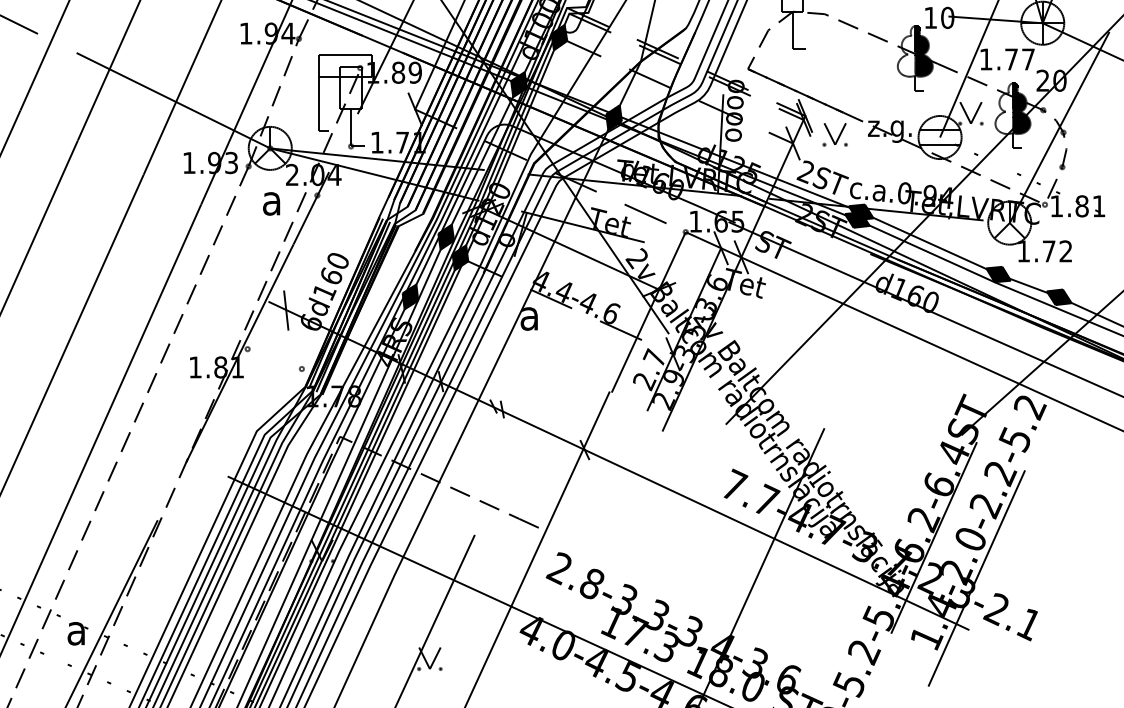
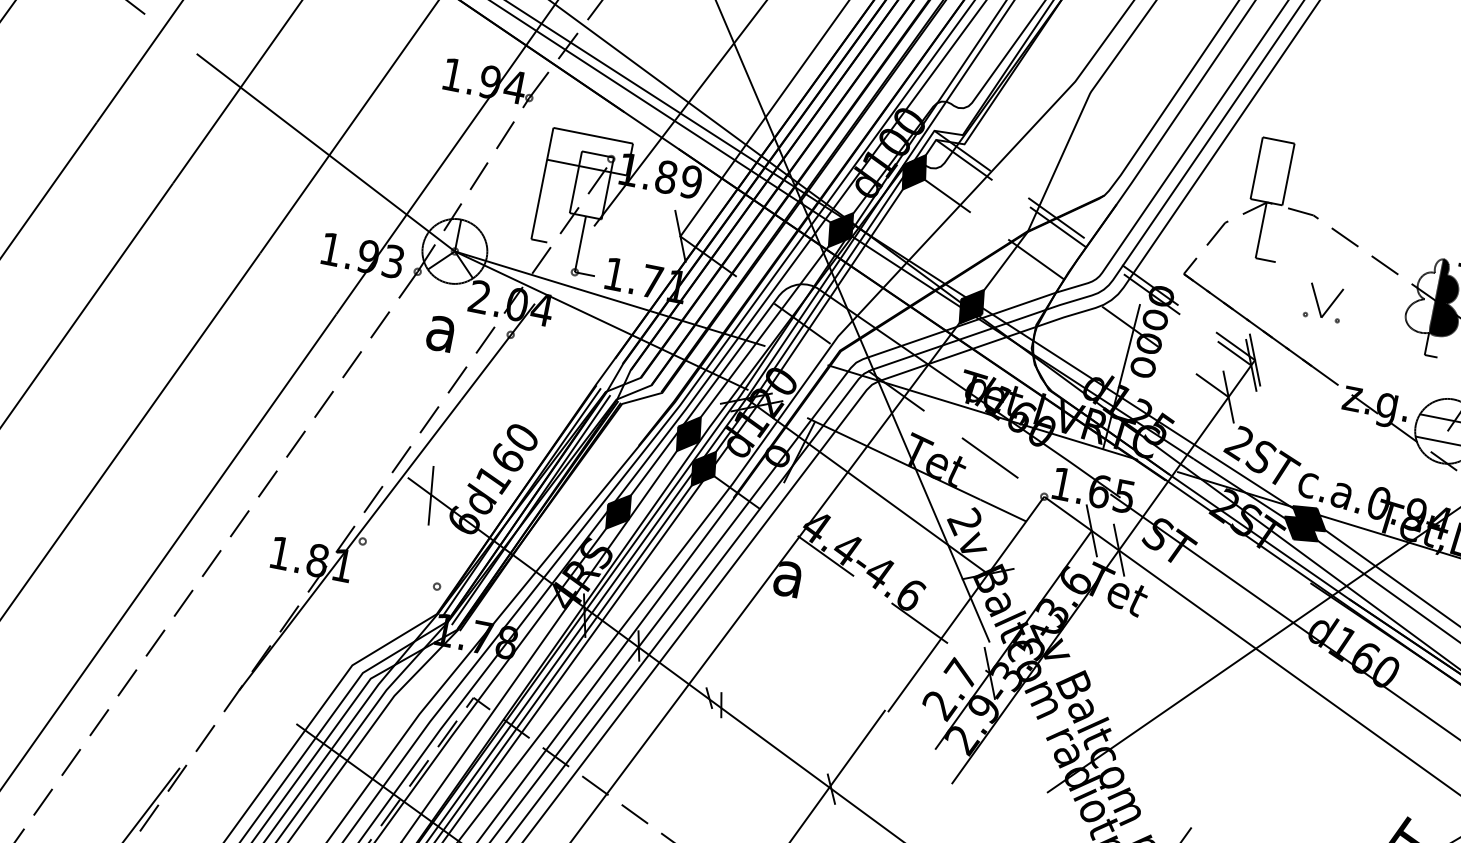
part: (834, 134) -> (1323, 302), moved
line: (660, 246) -> (1002, 510), added

